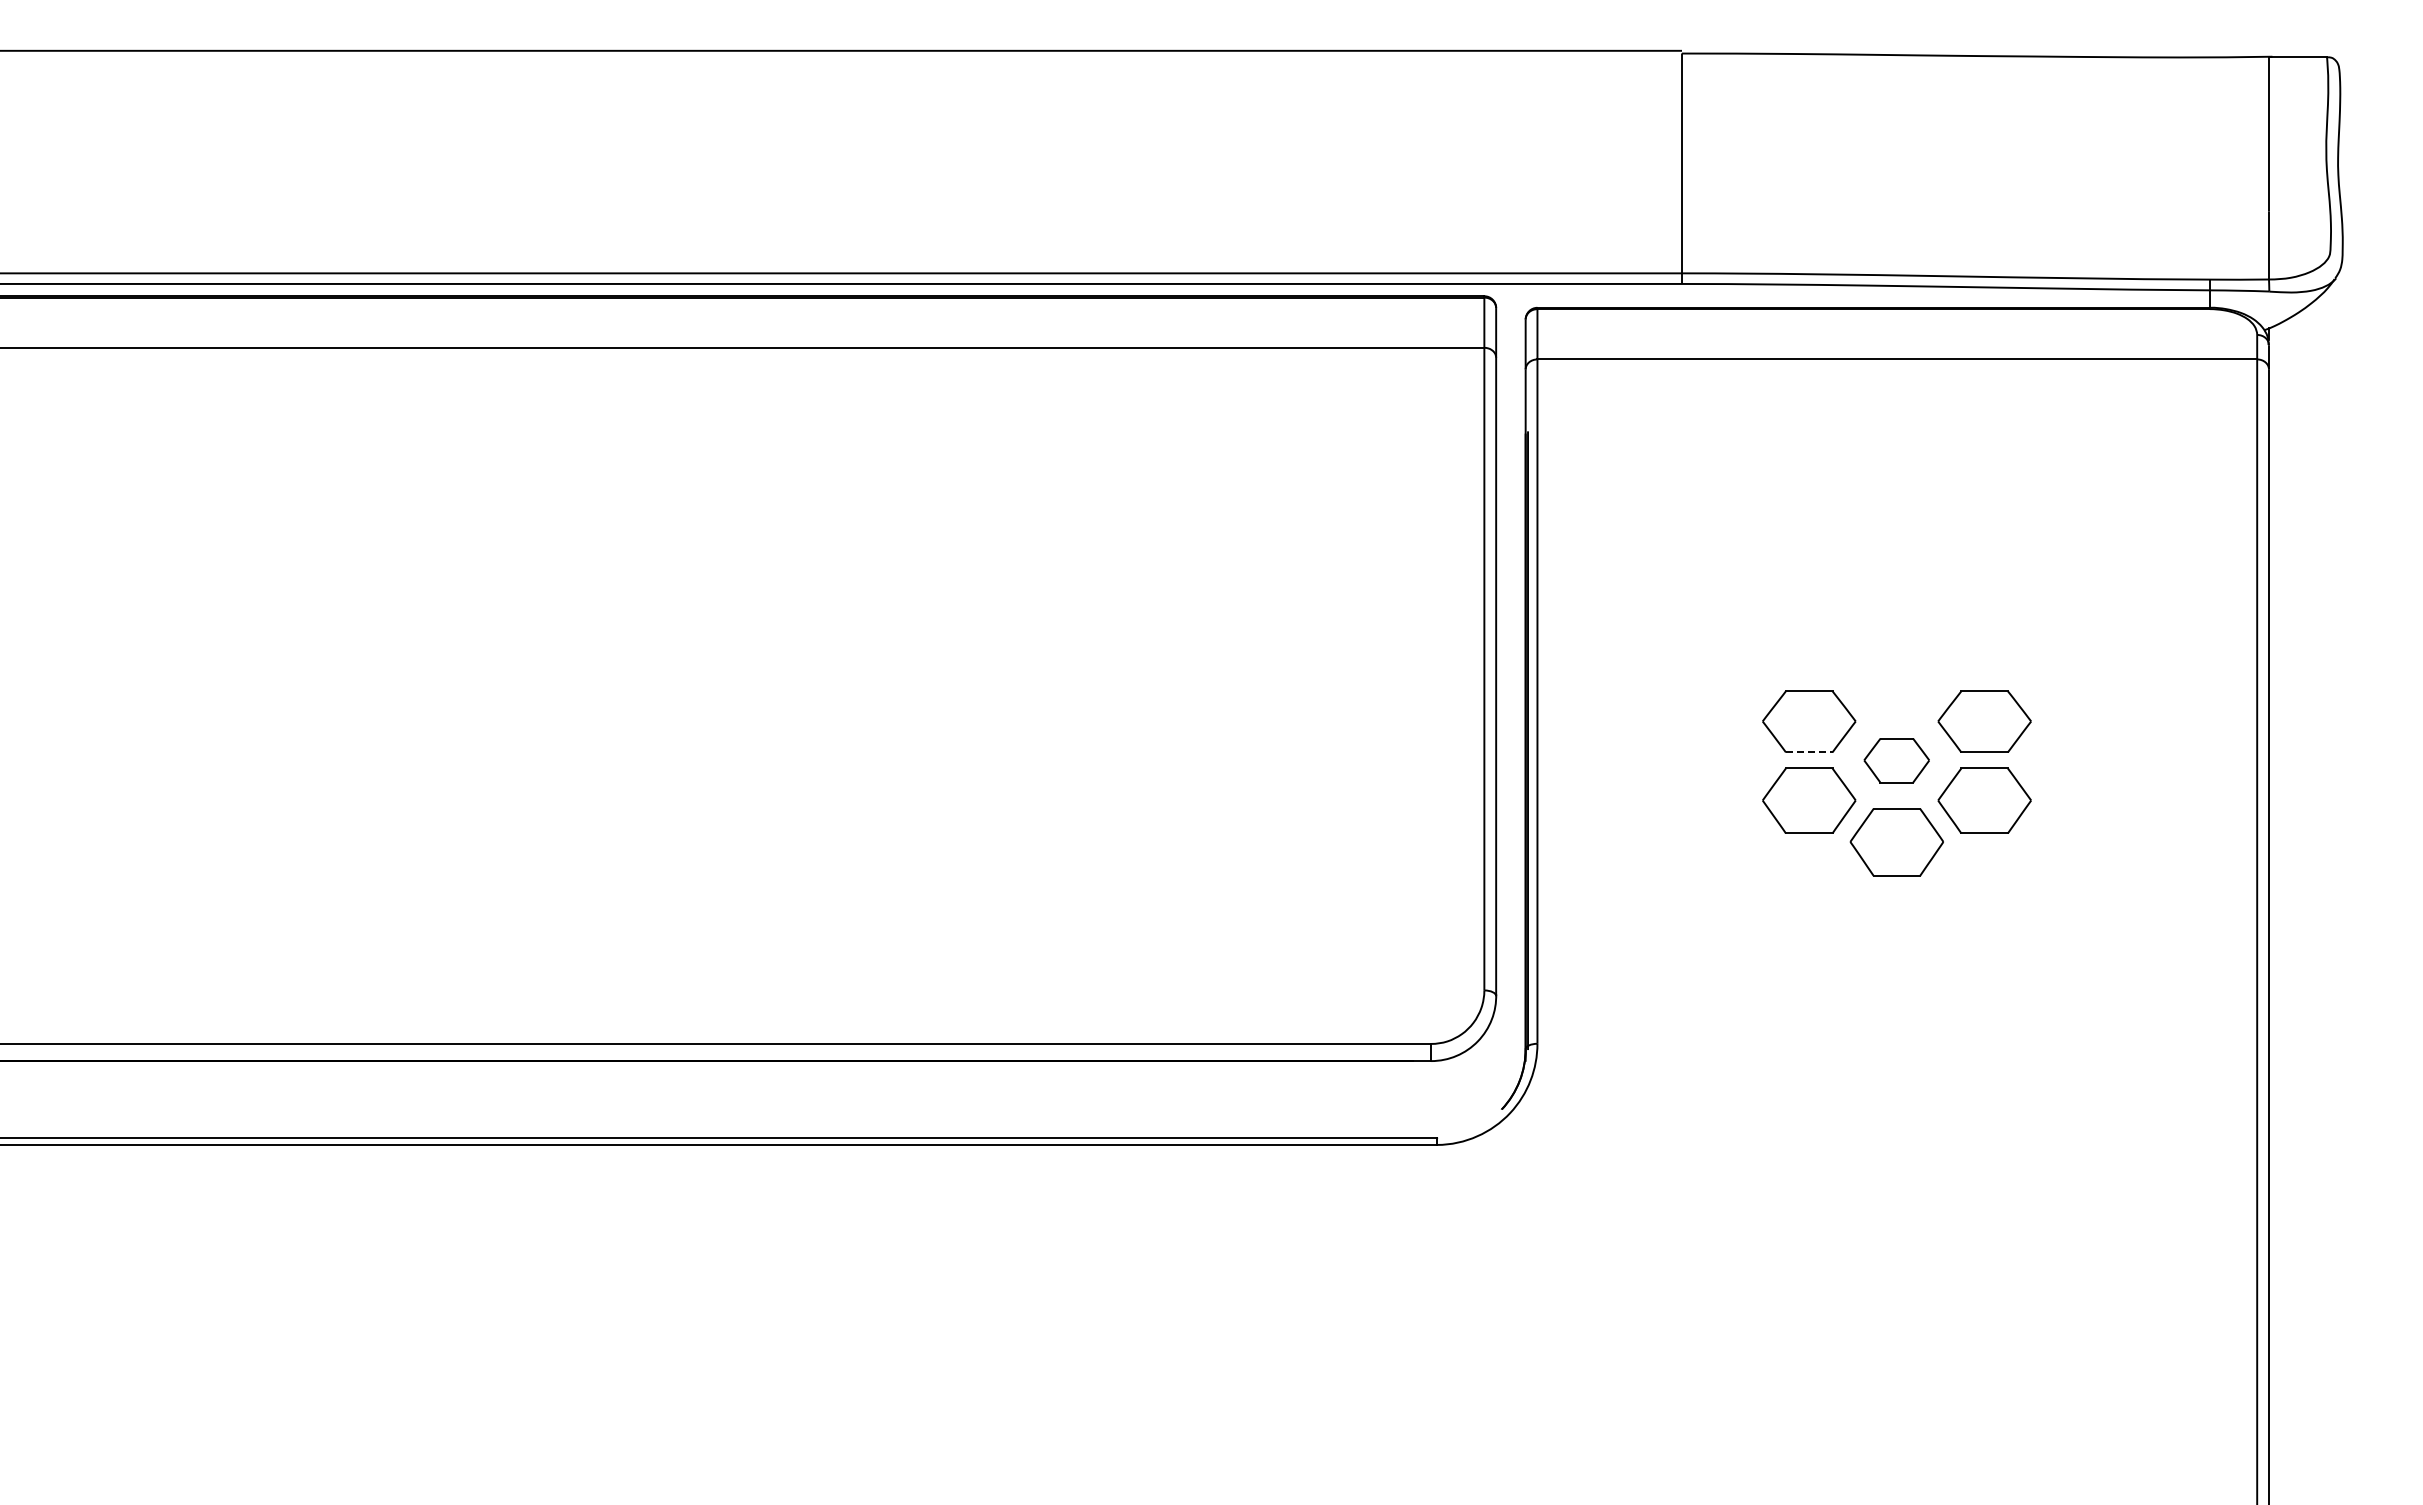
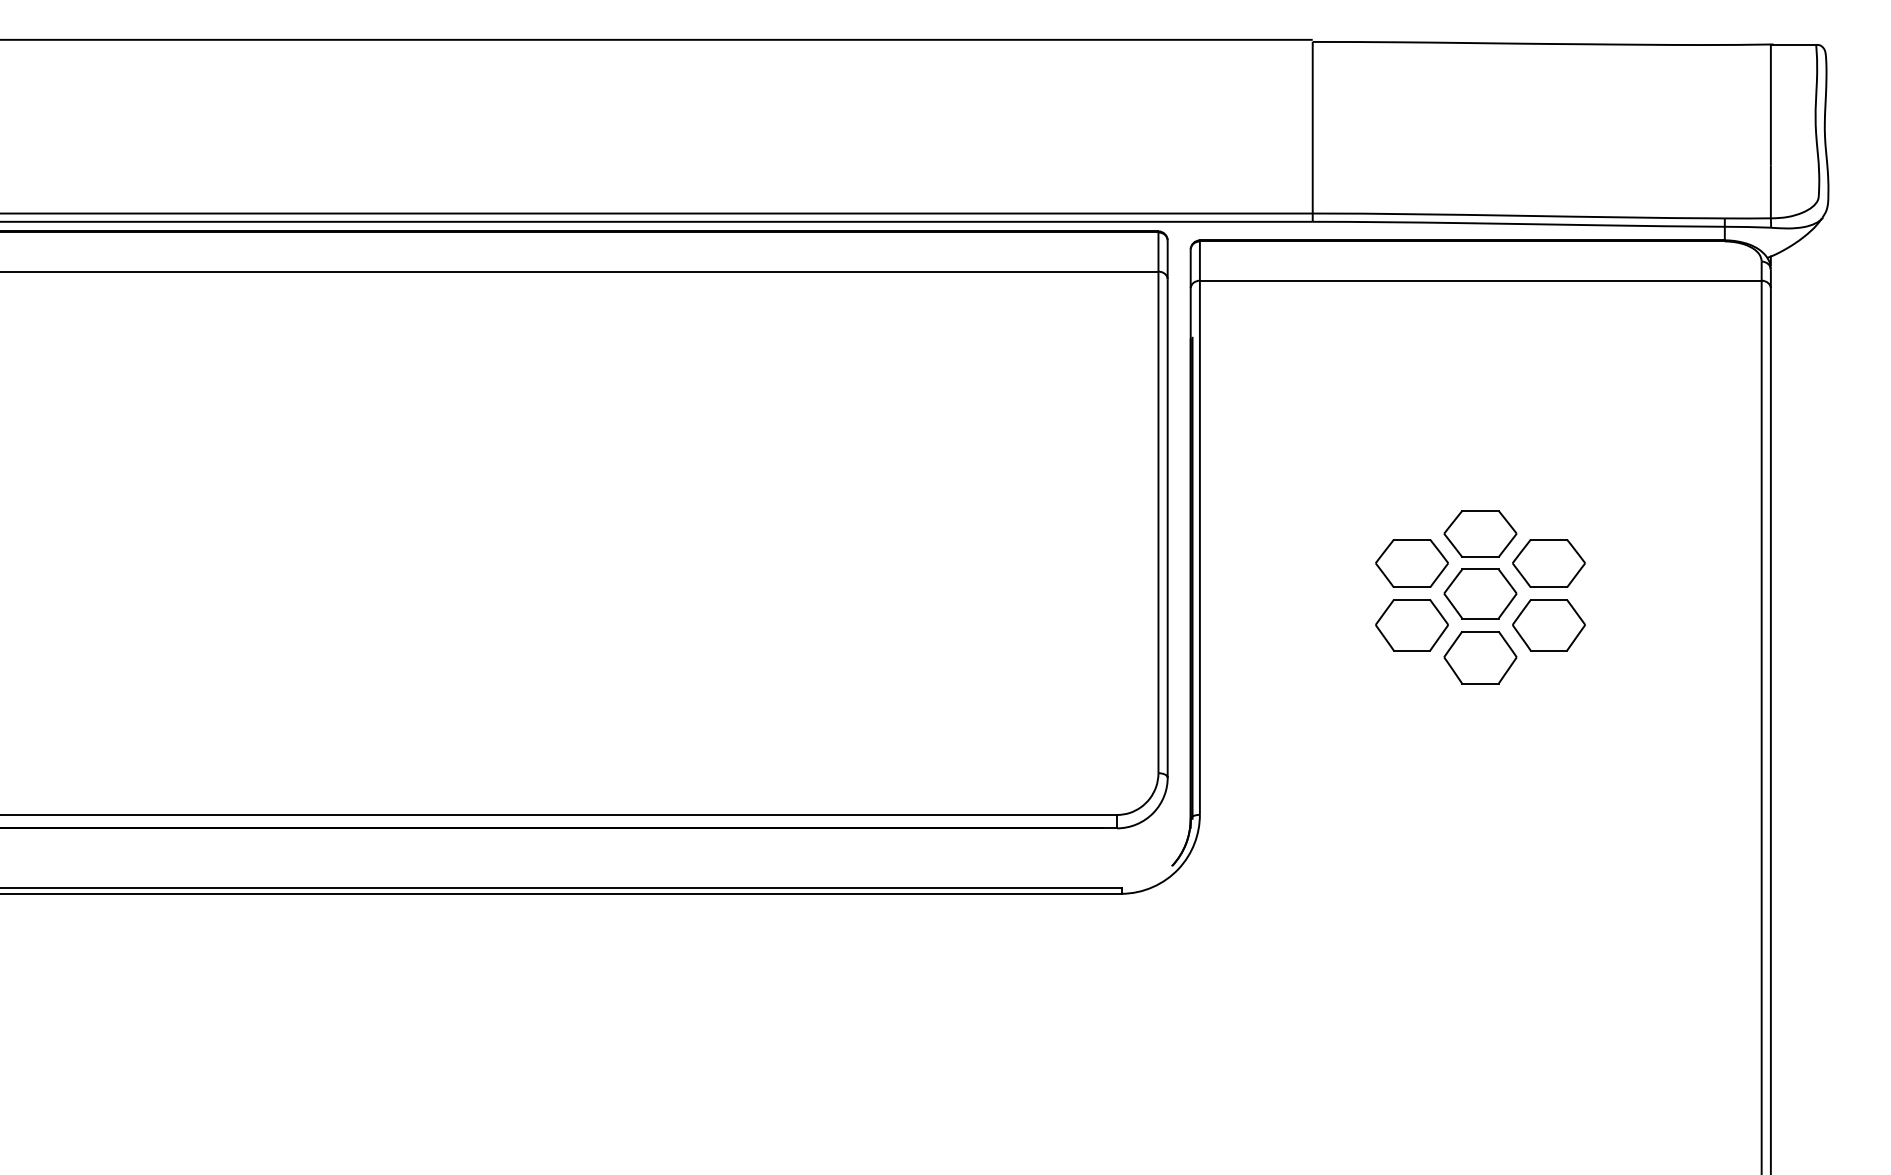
part: (1896, 683) -> (1480, 533), added
line: (1809, 752) -> (1412, 587), dashed -> solid
part: (1896, 760) -> (1480, 593), size x1.43

